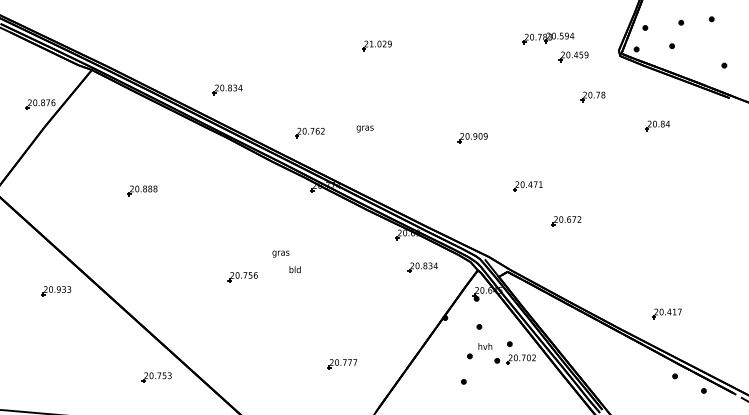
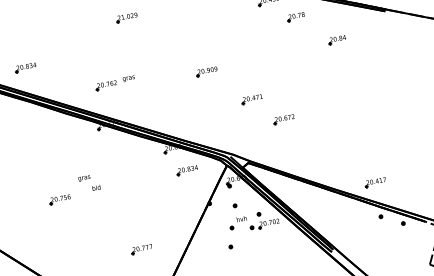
part: (592, 96) -> (295, 16), moved
part: (309, 132) -> (106, 85), moved
part: (666, 313) -> (375, 182), moved

